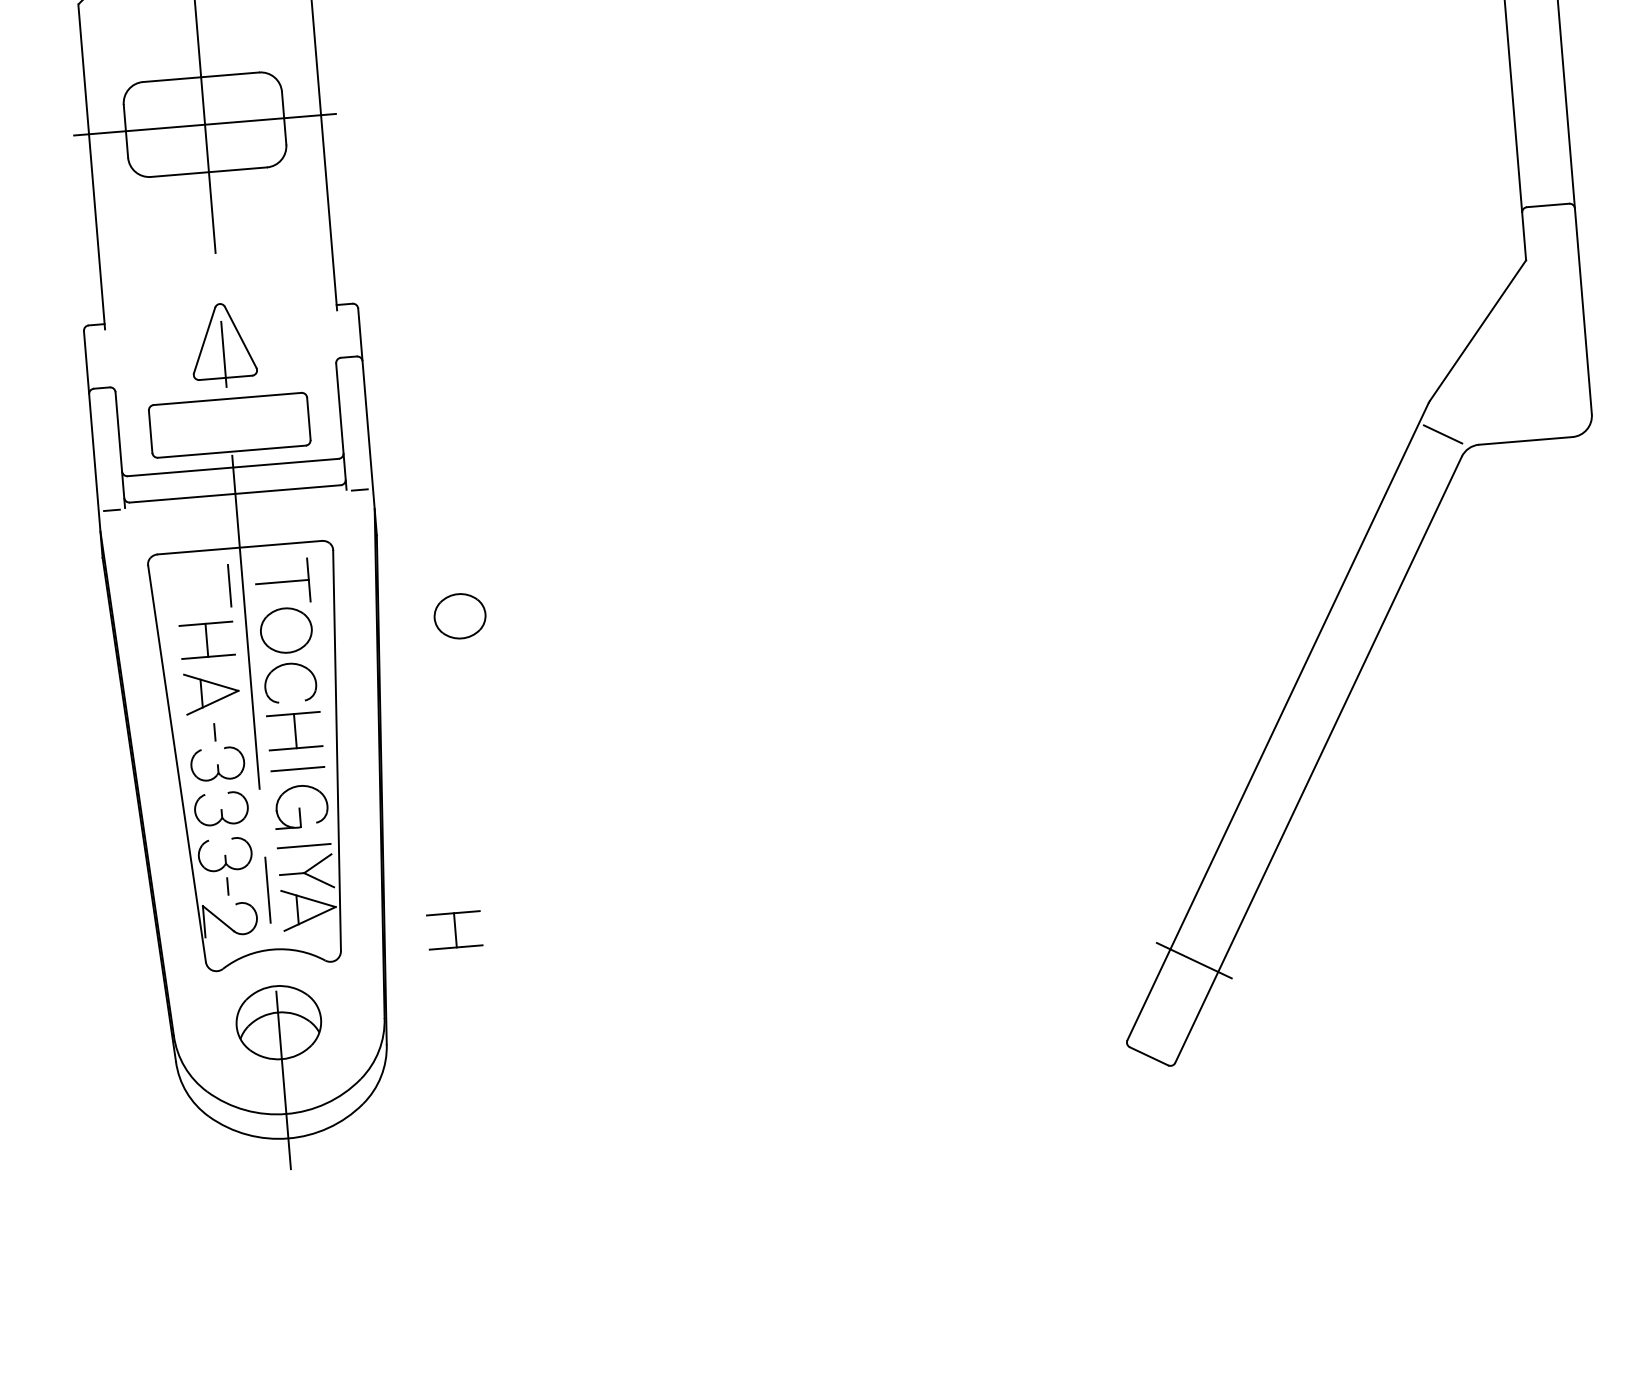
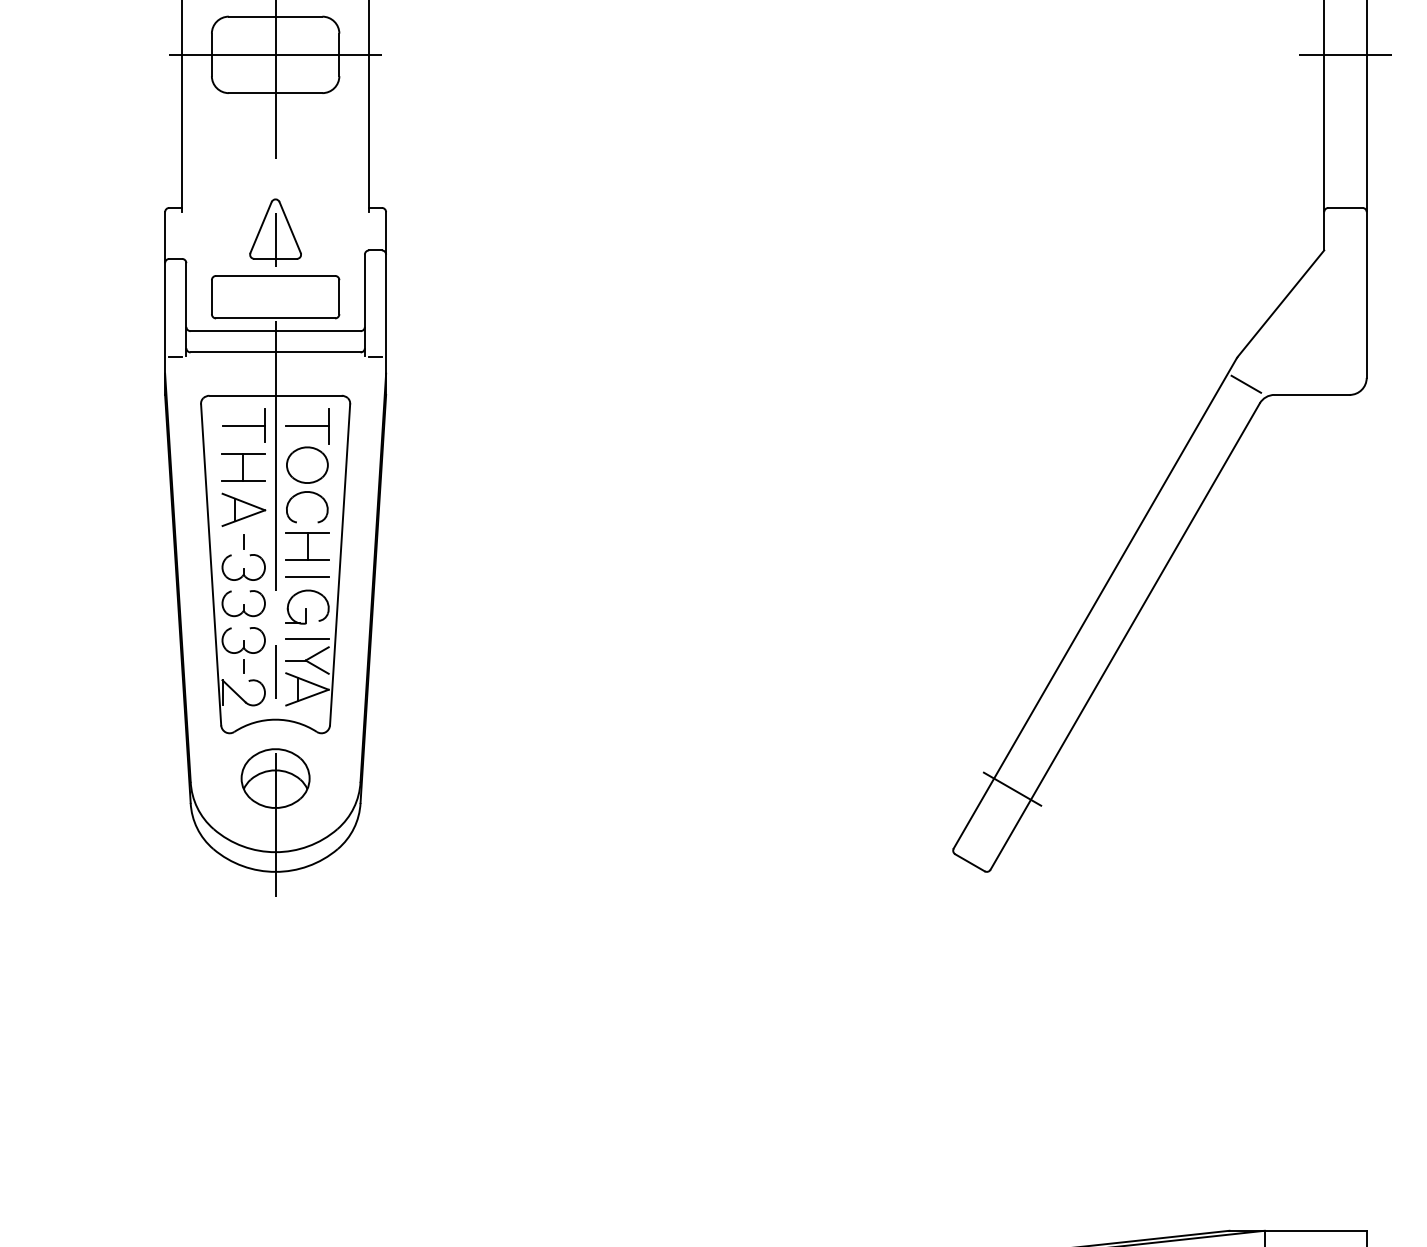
line: (1532, 15) -> (1345, 54), added
line: (202, 587) -> (243, 425), added
part: (460, 615) -> (447, 464), removed
part: (454, 930) -> (422, 716), removed

